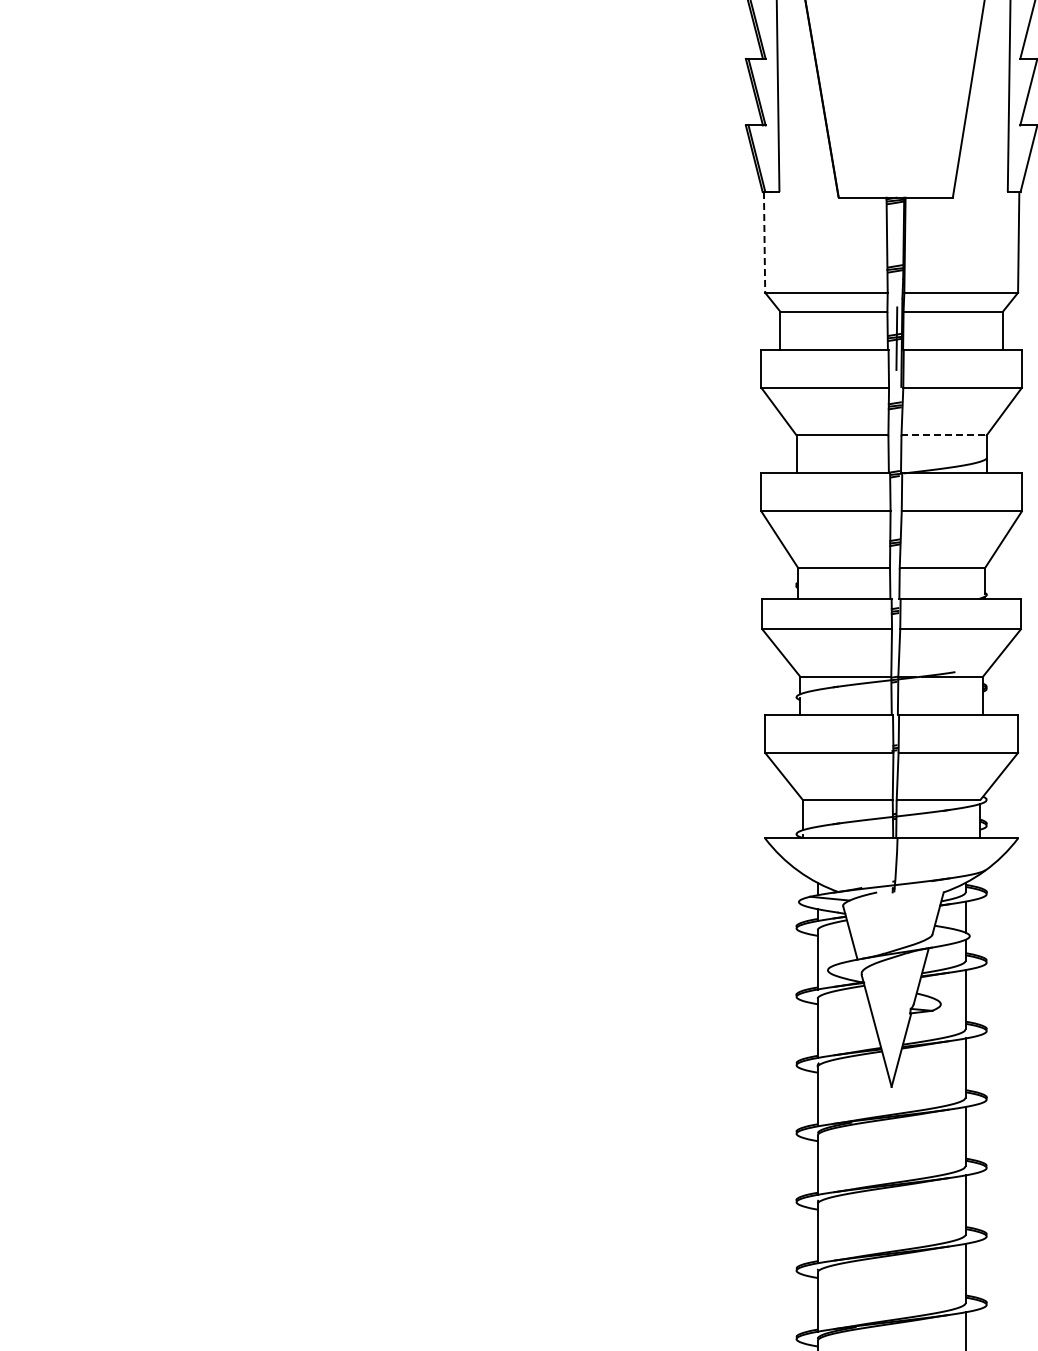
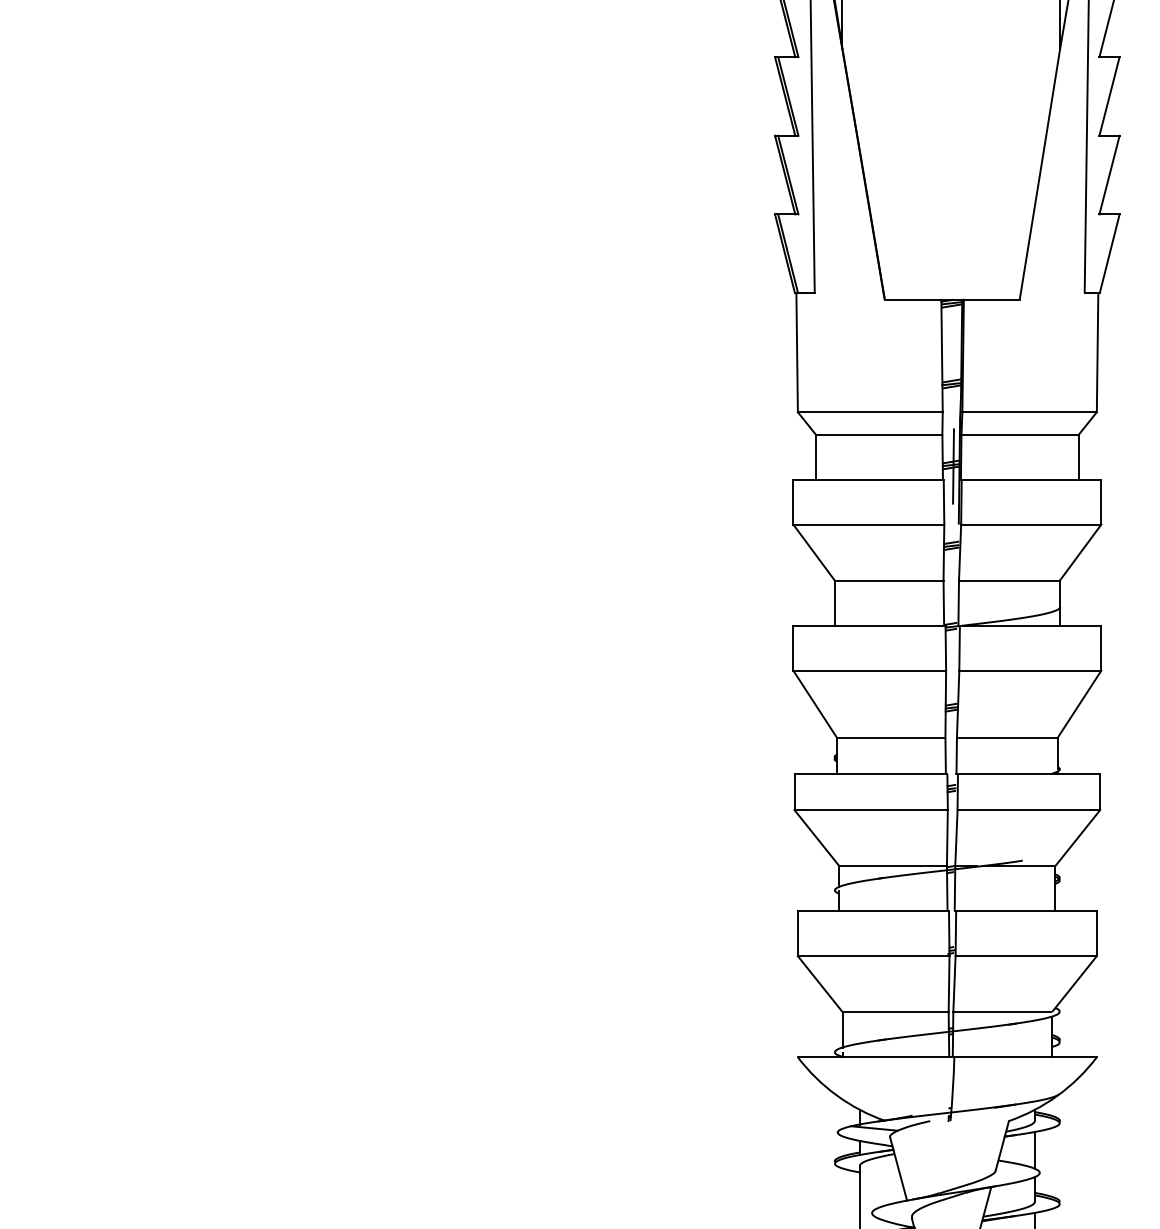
line: (764, 242) -> (797, 352), dashed -> solid
line: (944, 435) -> (1009, 580), dashed -> solid

